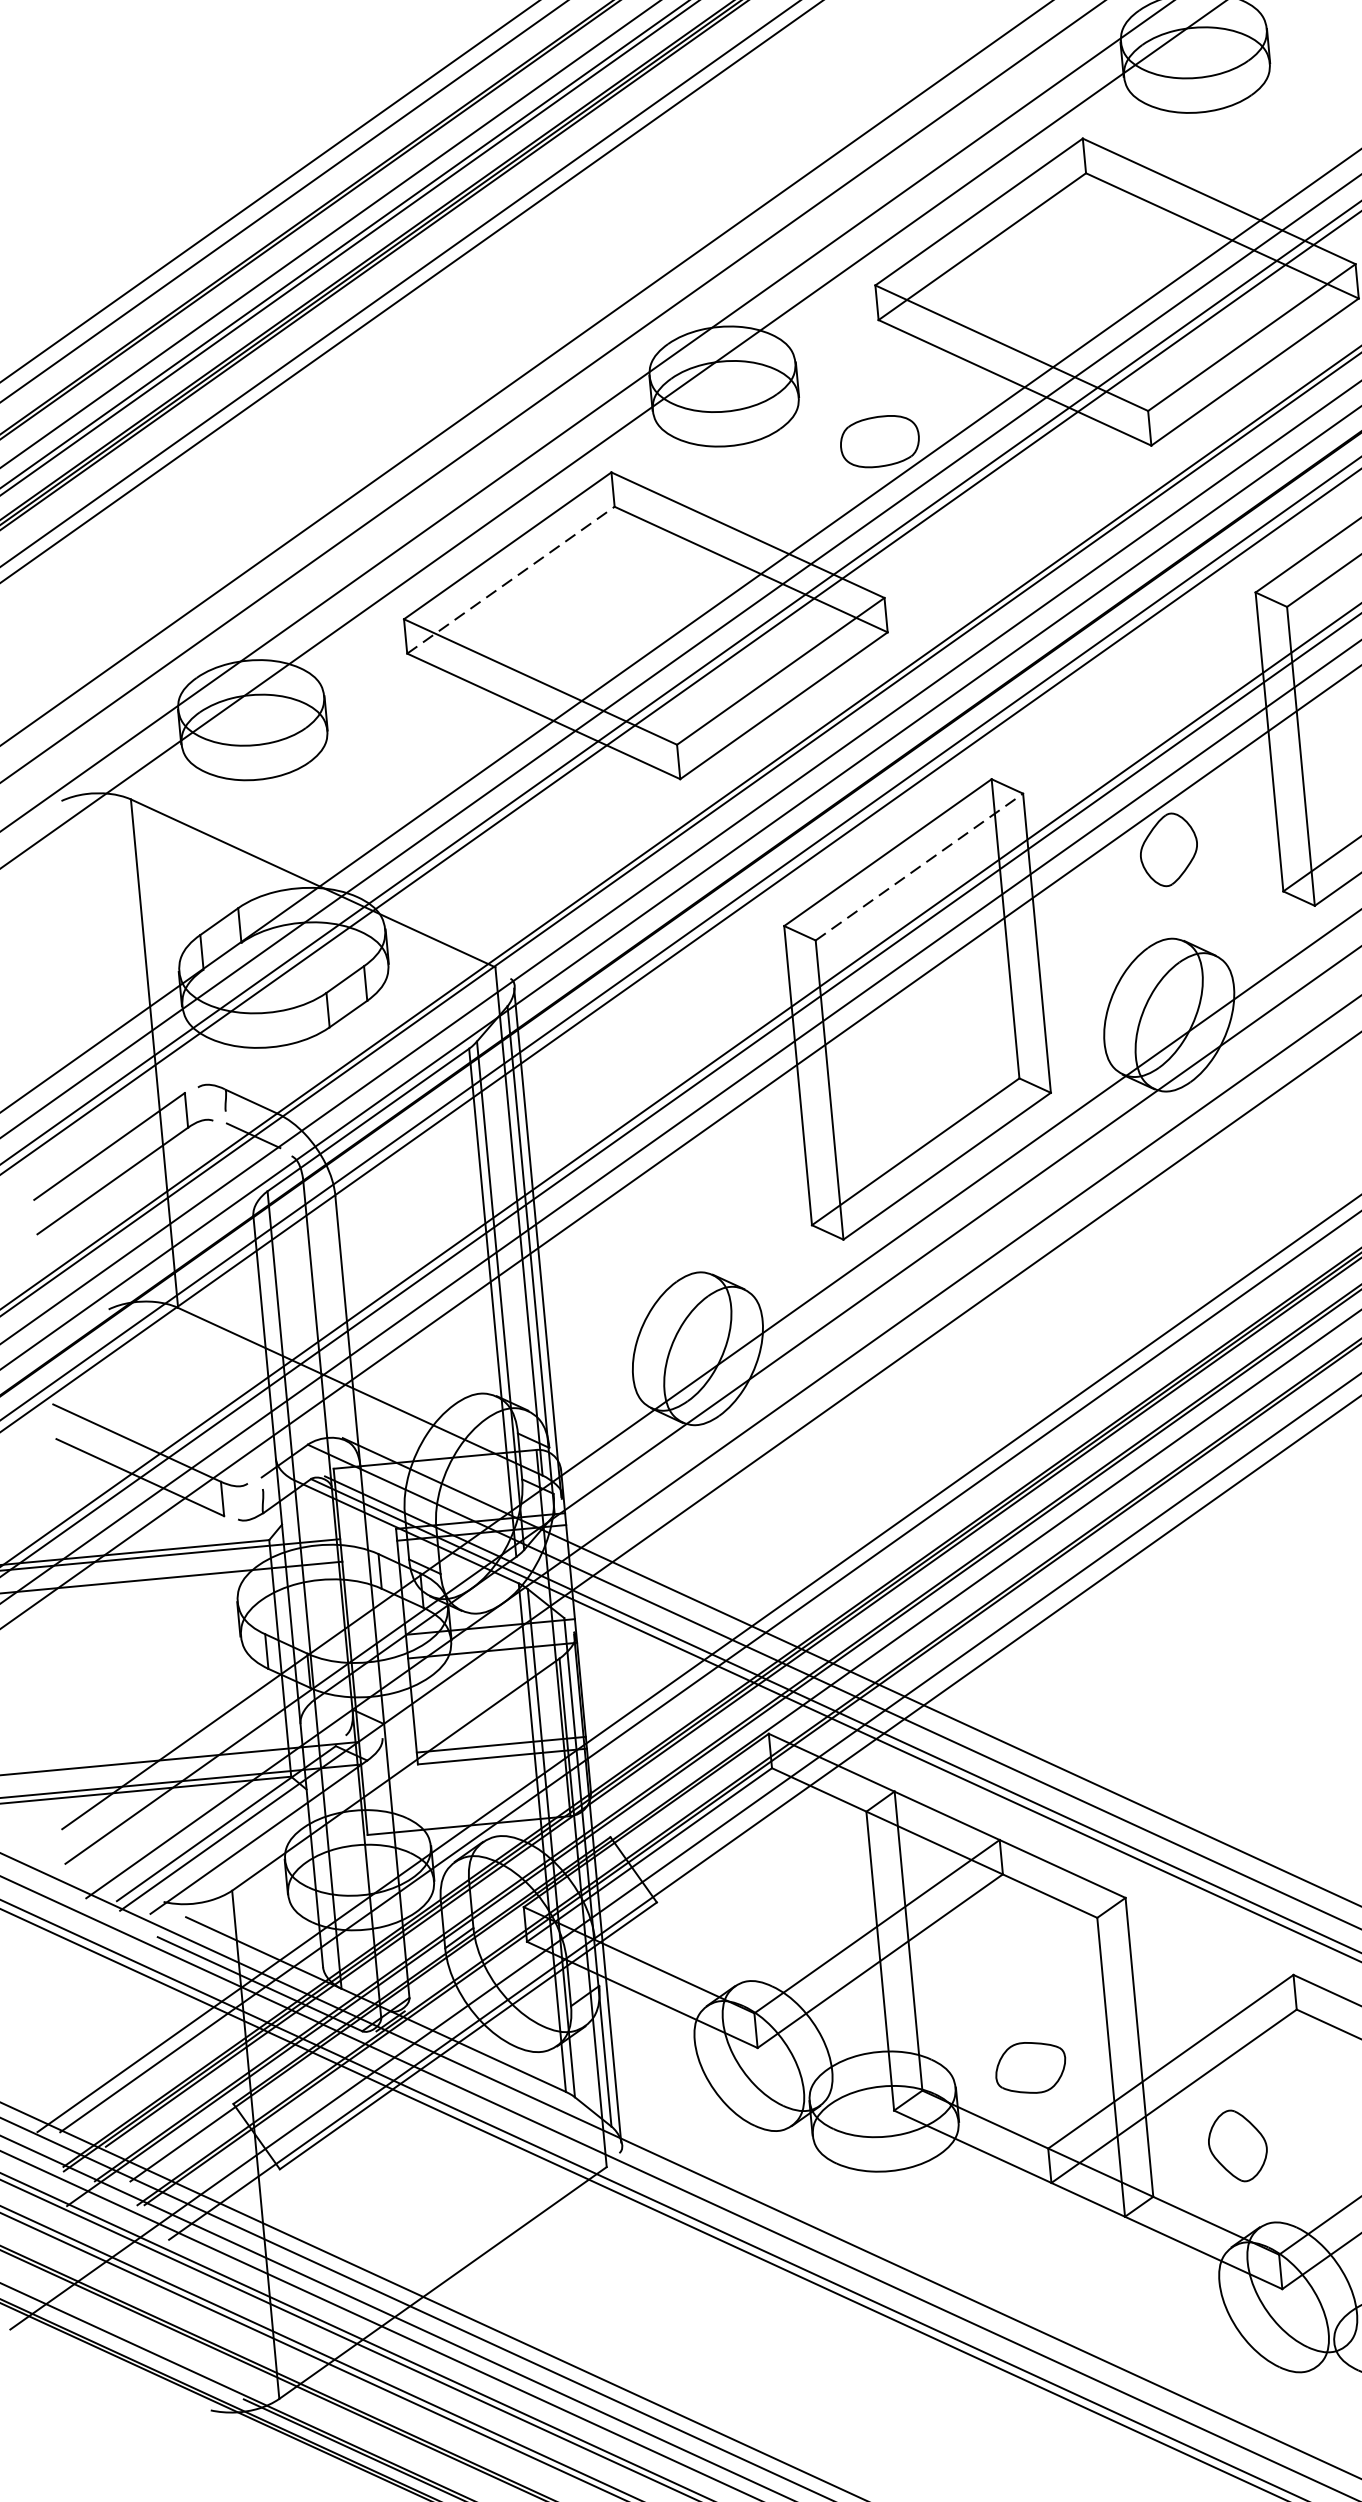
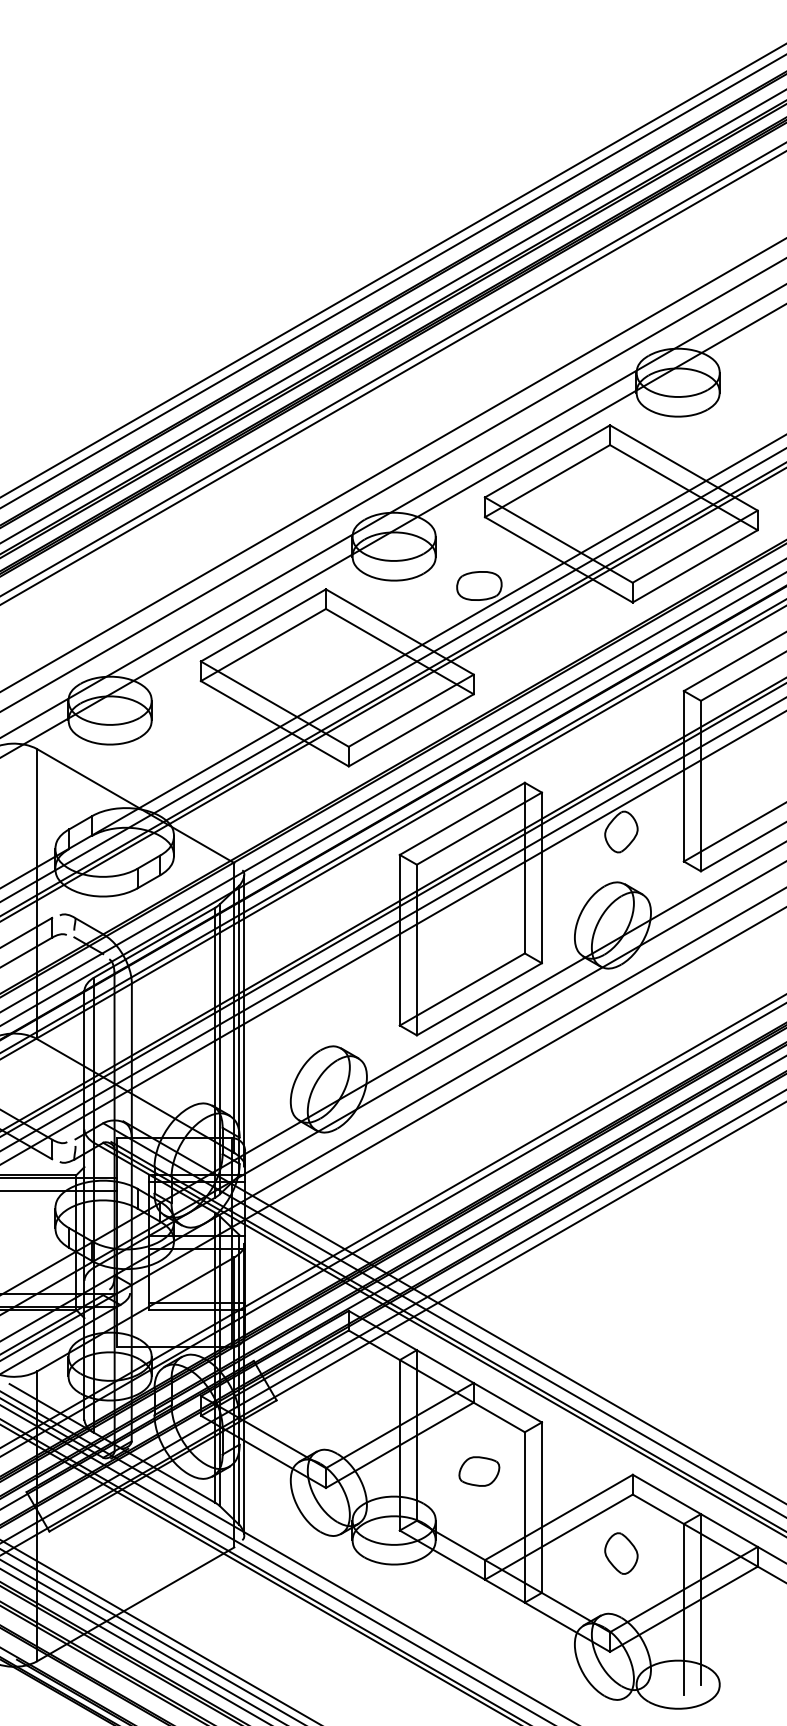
line: (510, 579) -> (263, 644), dashed -> solid
line: (919, 866) -> (479, 828), dashed -> solid
part: (1030, 2067) -> (479, 1471), moved
part: (1238, 2145) -> (621, 1553), moved

